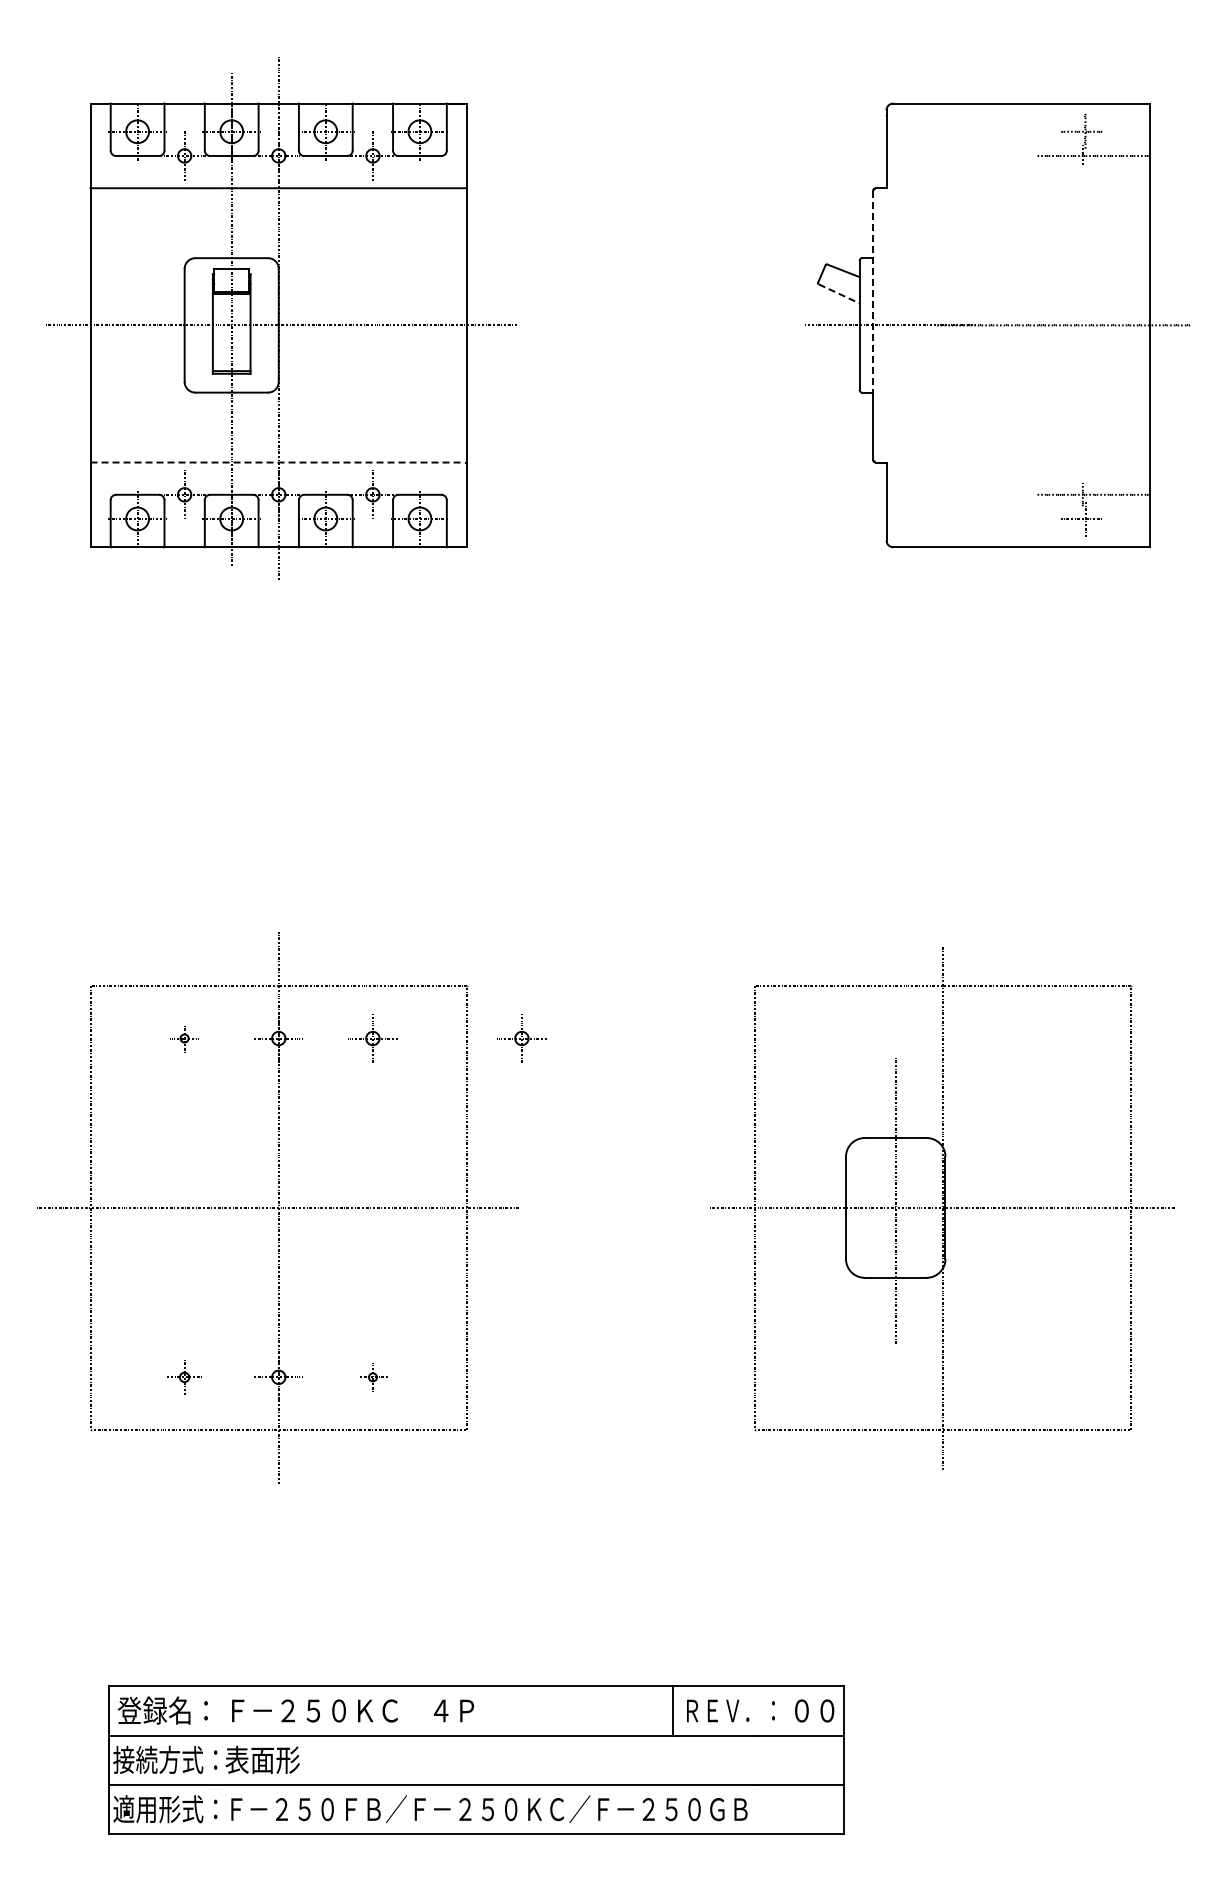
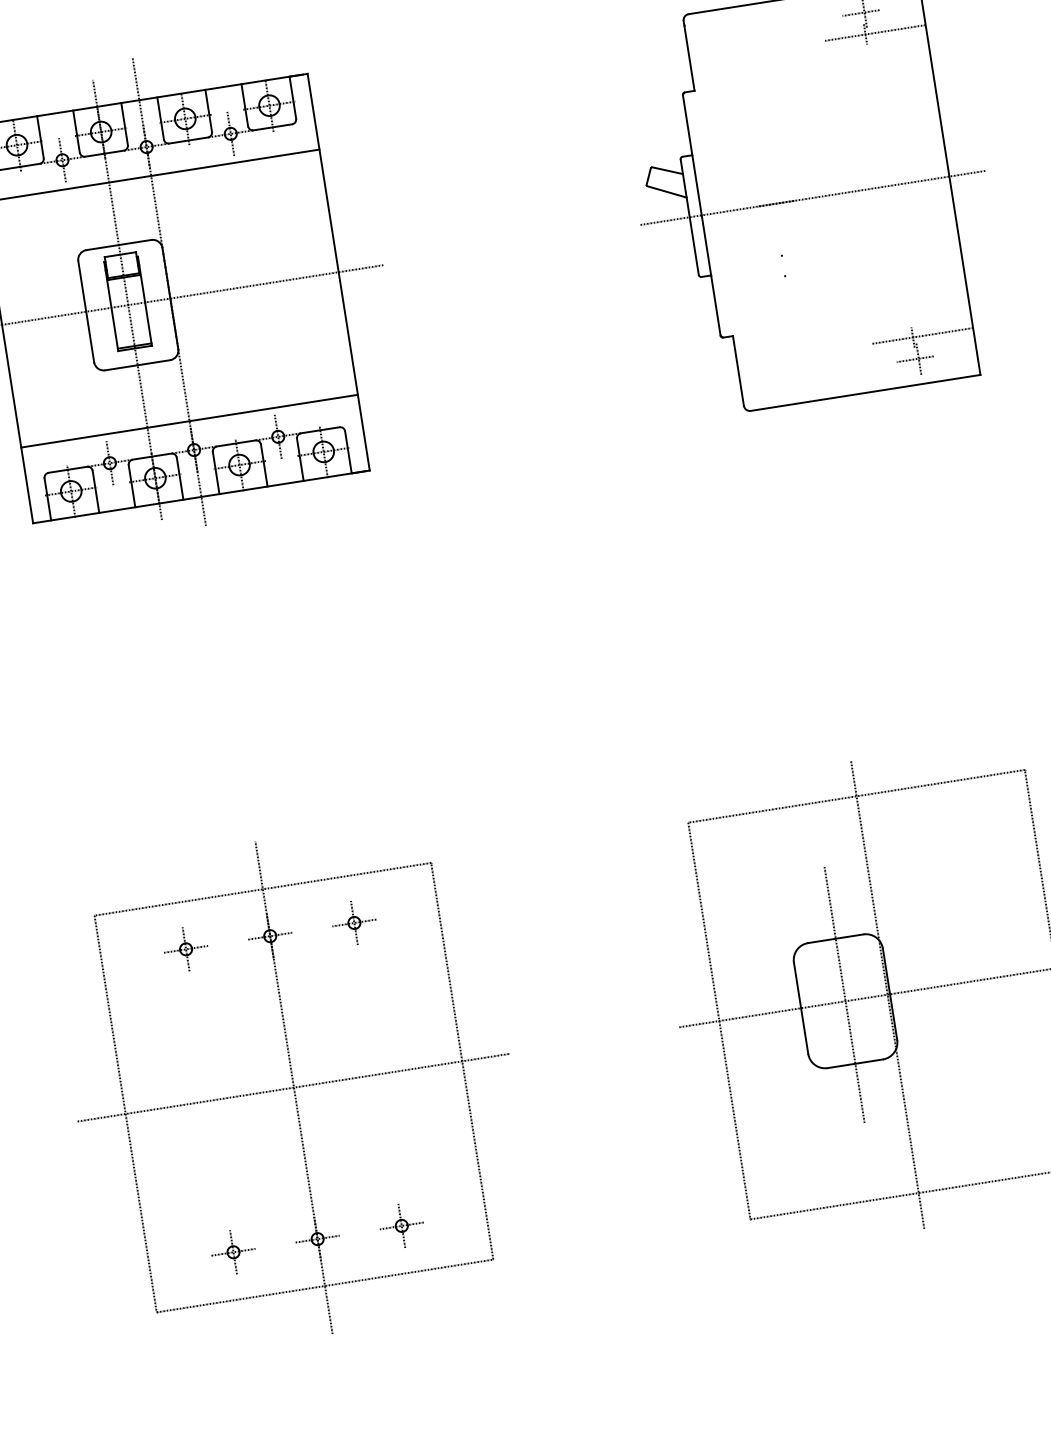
line: (873, 291) -> (697, 184), dashed -> solid
line: (839, 293) -> (667, 191), dashed -> solid
line: (279, 462) -> (190, 421), dashed -> solid
part: (184, 1038) -> (185, 949), size x1.67
part: (521, 1038) -> (487, 902), removed
part: (184, 1377) -> (233, 1252), size x1.43
part: (372, 1377) -> (401, 1226), size x1.67

